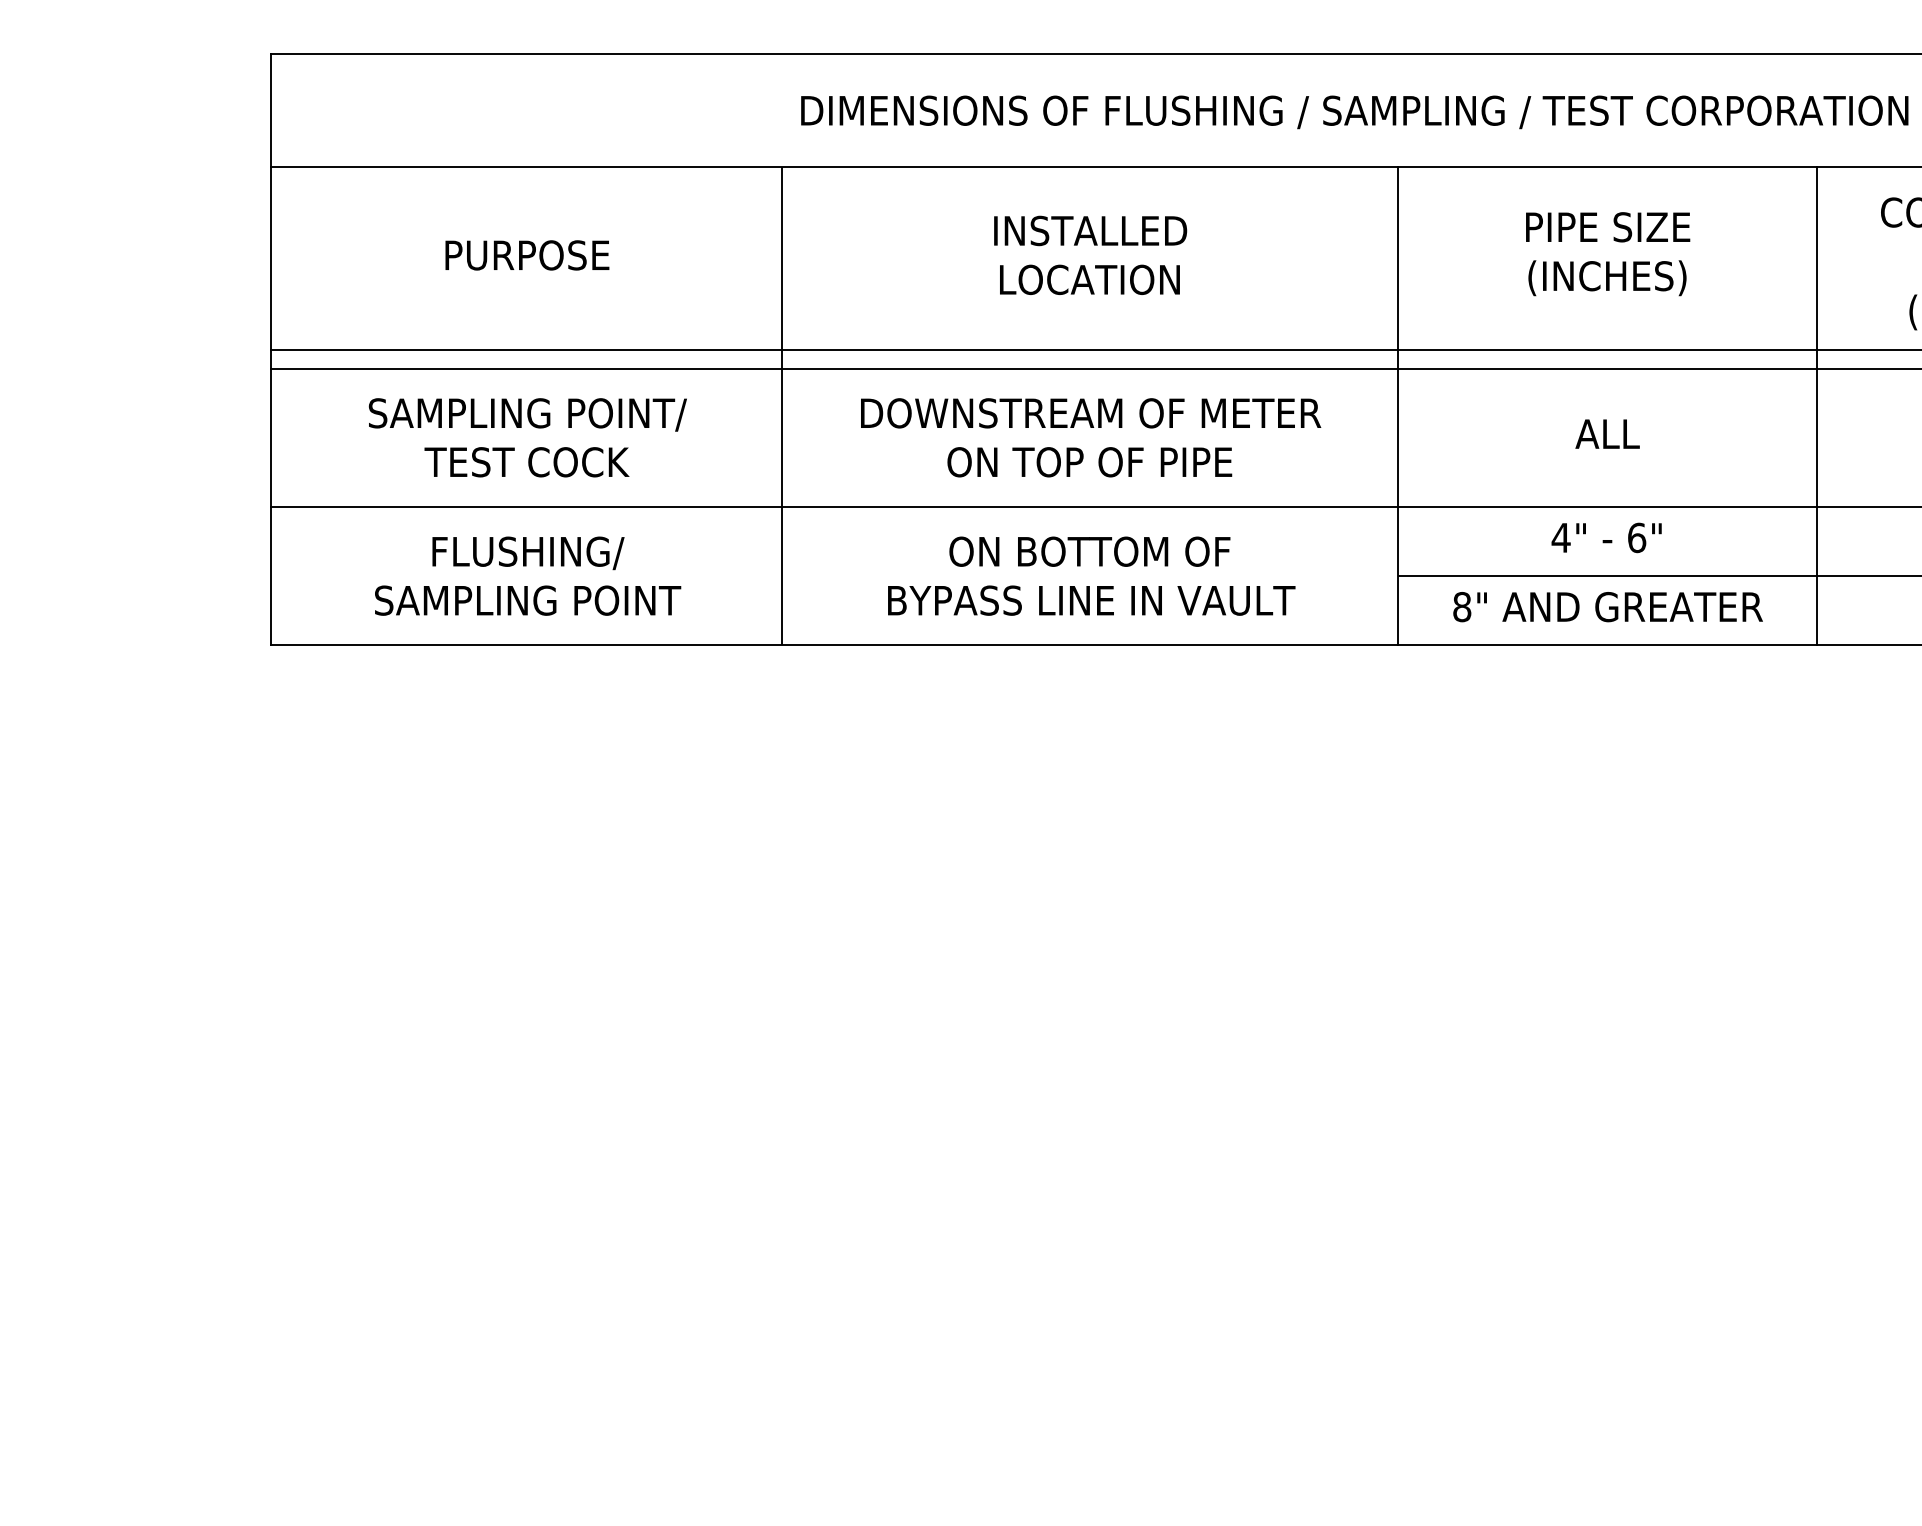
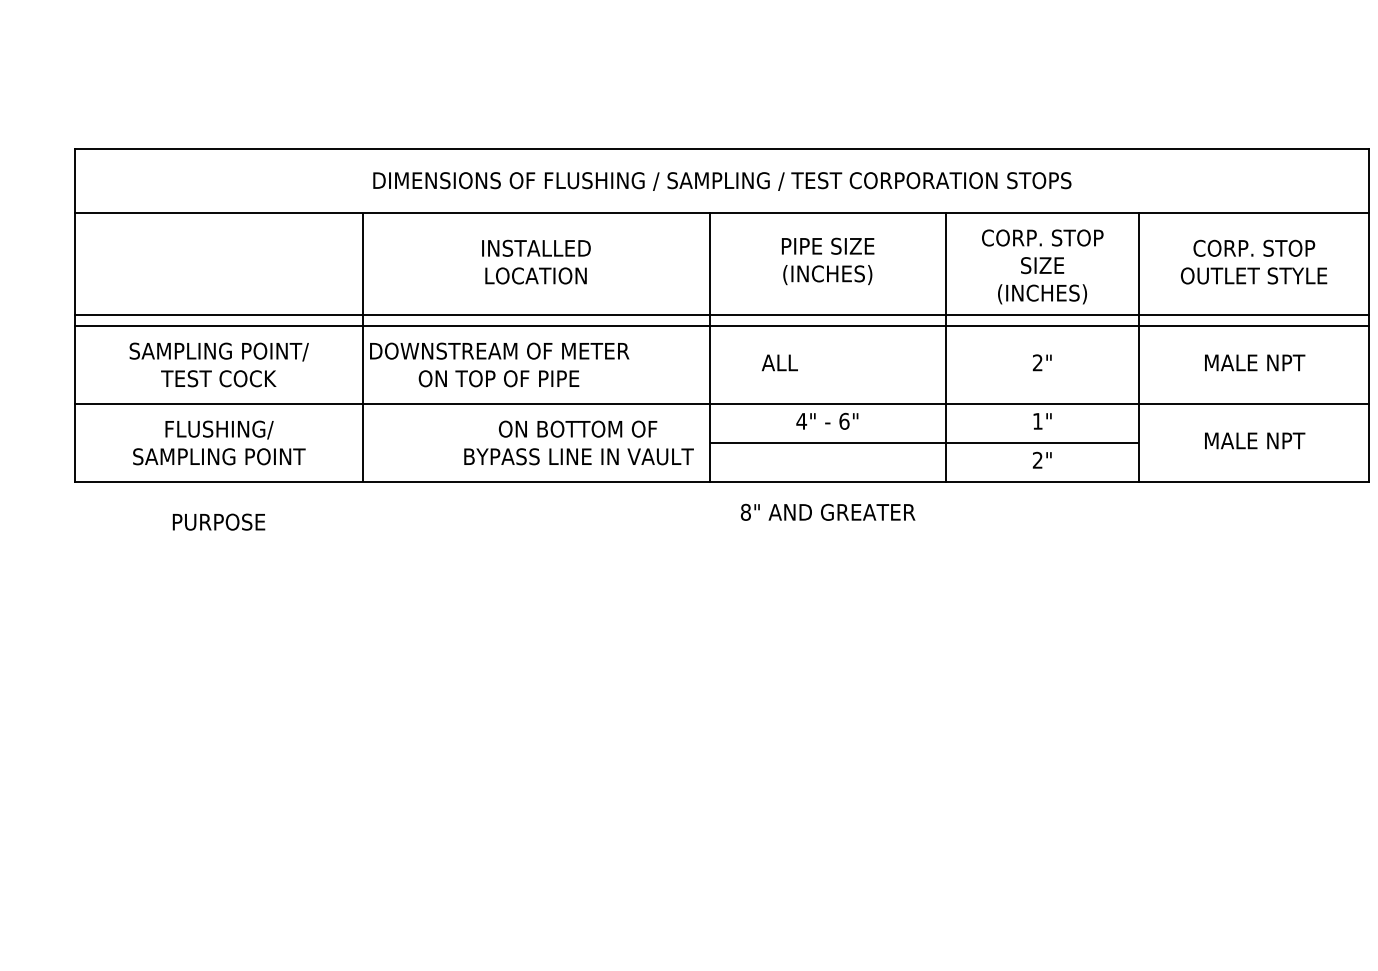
text: (526, 254) -> (218, 521), moved
text: (1606, 433) -> (779, 362), moved
text: (1090, 436) -> (499, 364), moved
text: (1090, 575) -> (578, 442), moved
text: (1608, 605) -> (828, 511), moved

